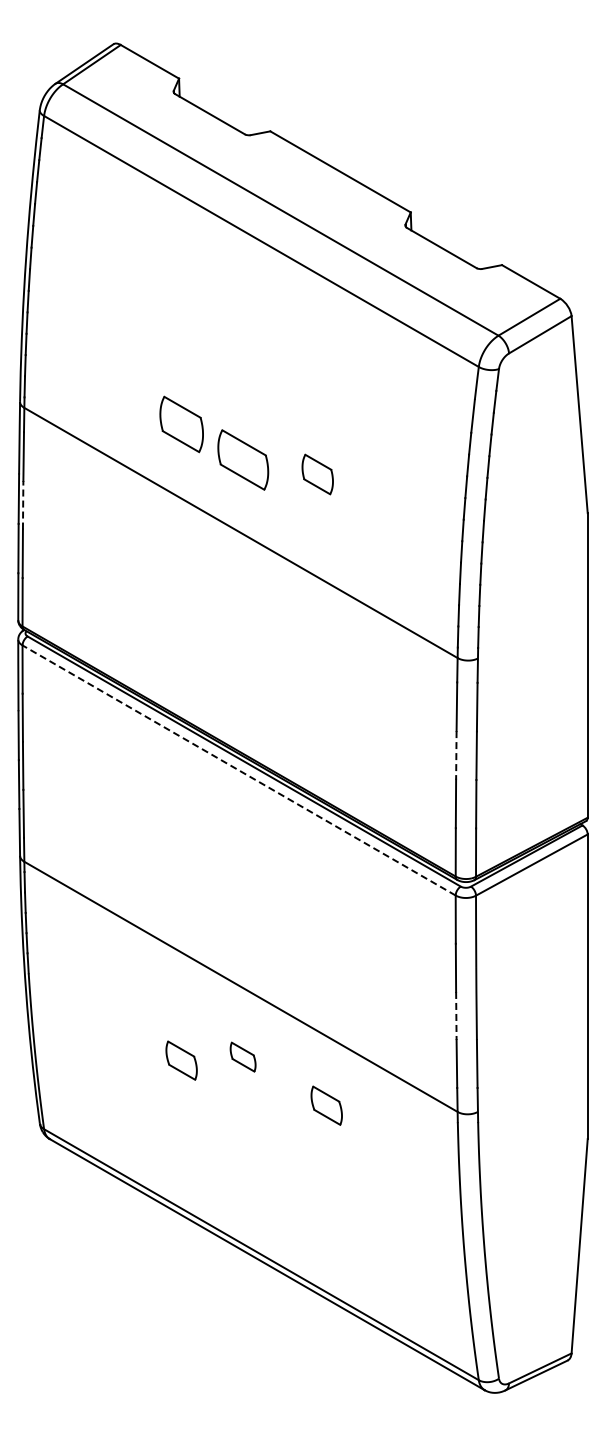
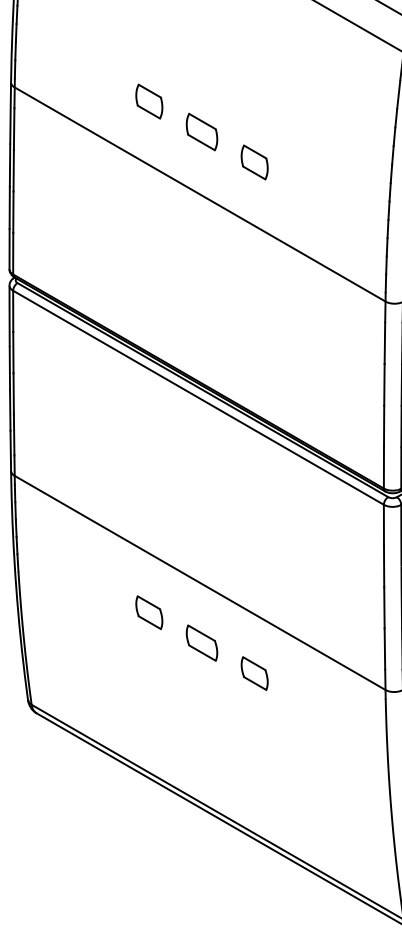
part: (181, 424) -> (149, 101), size x0.71
part: (242, 459) -> (201, 131), size x0.71
part: (317, 474) -> (254, 162), moved
line: (23, 504) -> (13, 170), dashed -> solid
line: (456, 755) -> (384, 384), dashed -> solid
line: (238, 770) -> (197, 397), dashed -> solid
line: (456, 1016) -> (384, 608), dashed -> solid
part: (242, 1056) -> (201, 642), size x1.43
part: (181, 1060) -> (149, 612), moved
part: (326, 1105) -> (254, 673), moved

